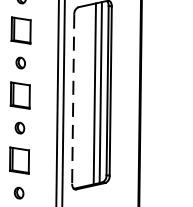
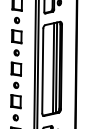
line: (72, 100) -> (42, 71), dashed -> solid

